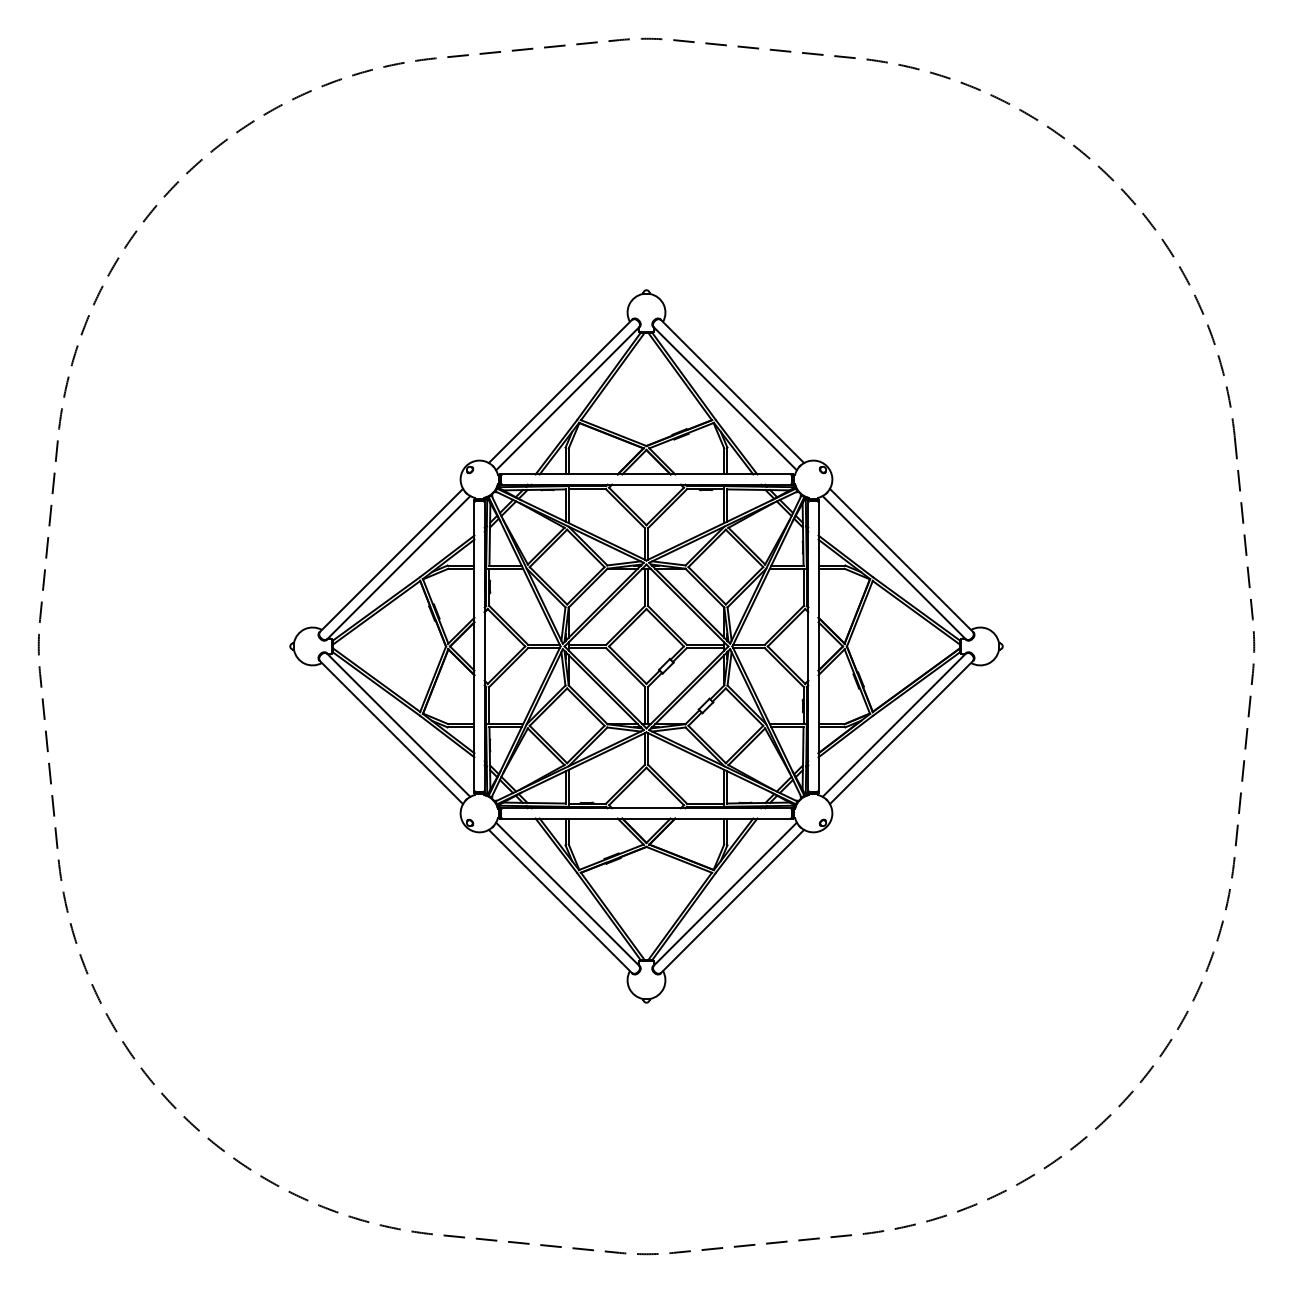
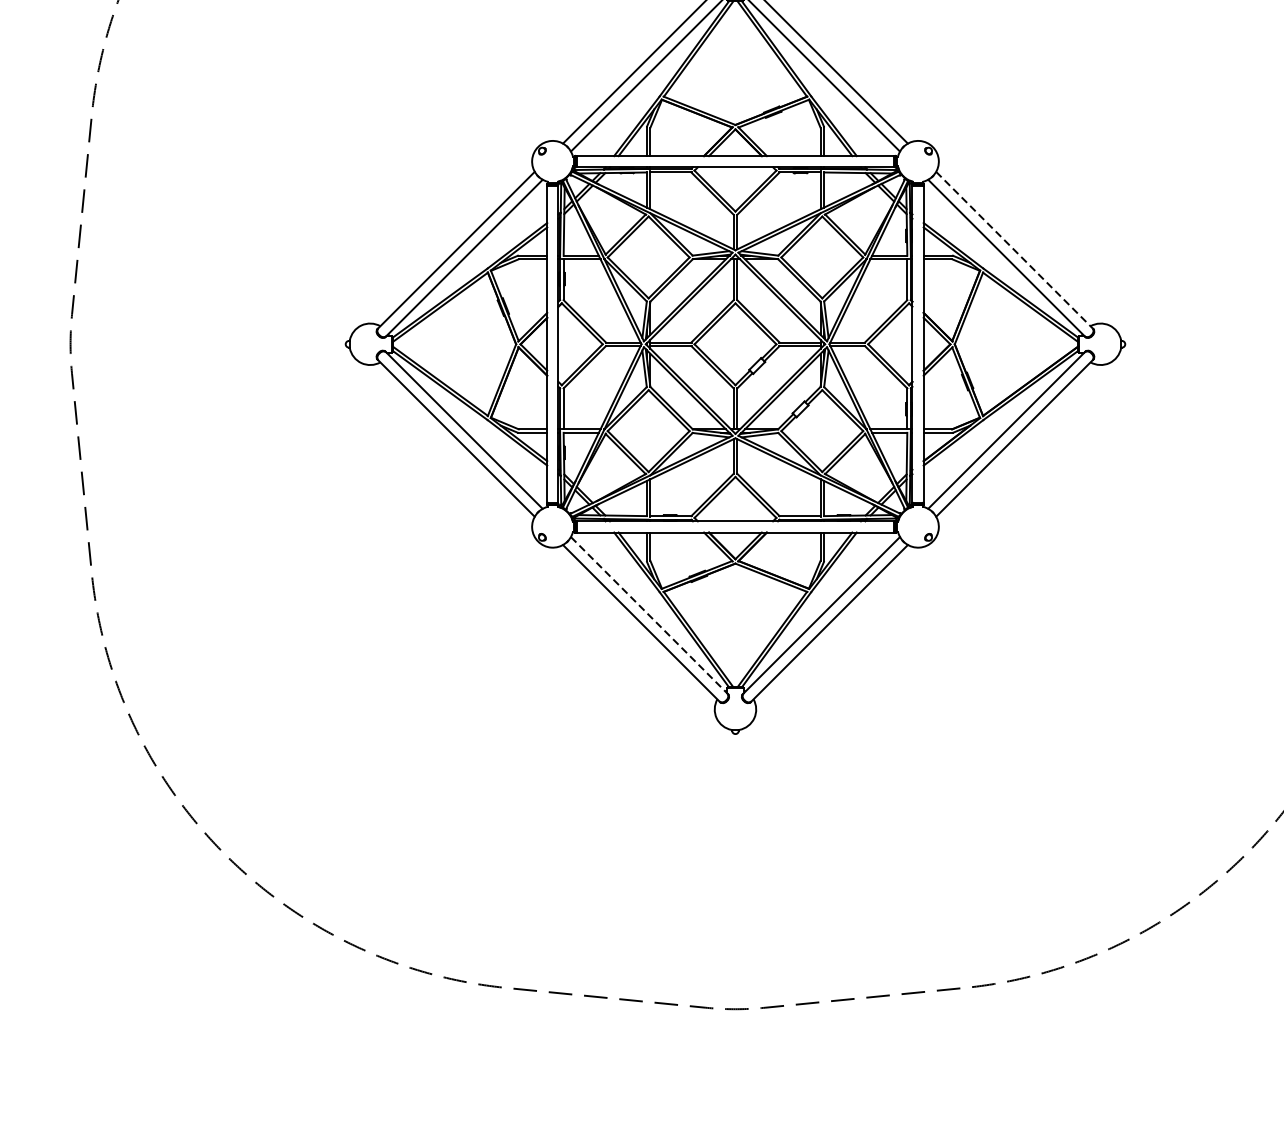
line: (901, 560) -> (1014, 250), solid -> dashed
line: (568, 894) -> (650, 615), solid -> dashed

